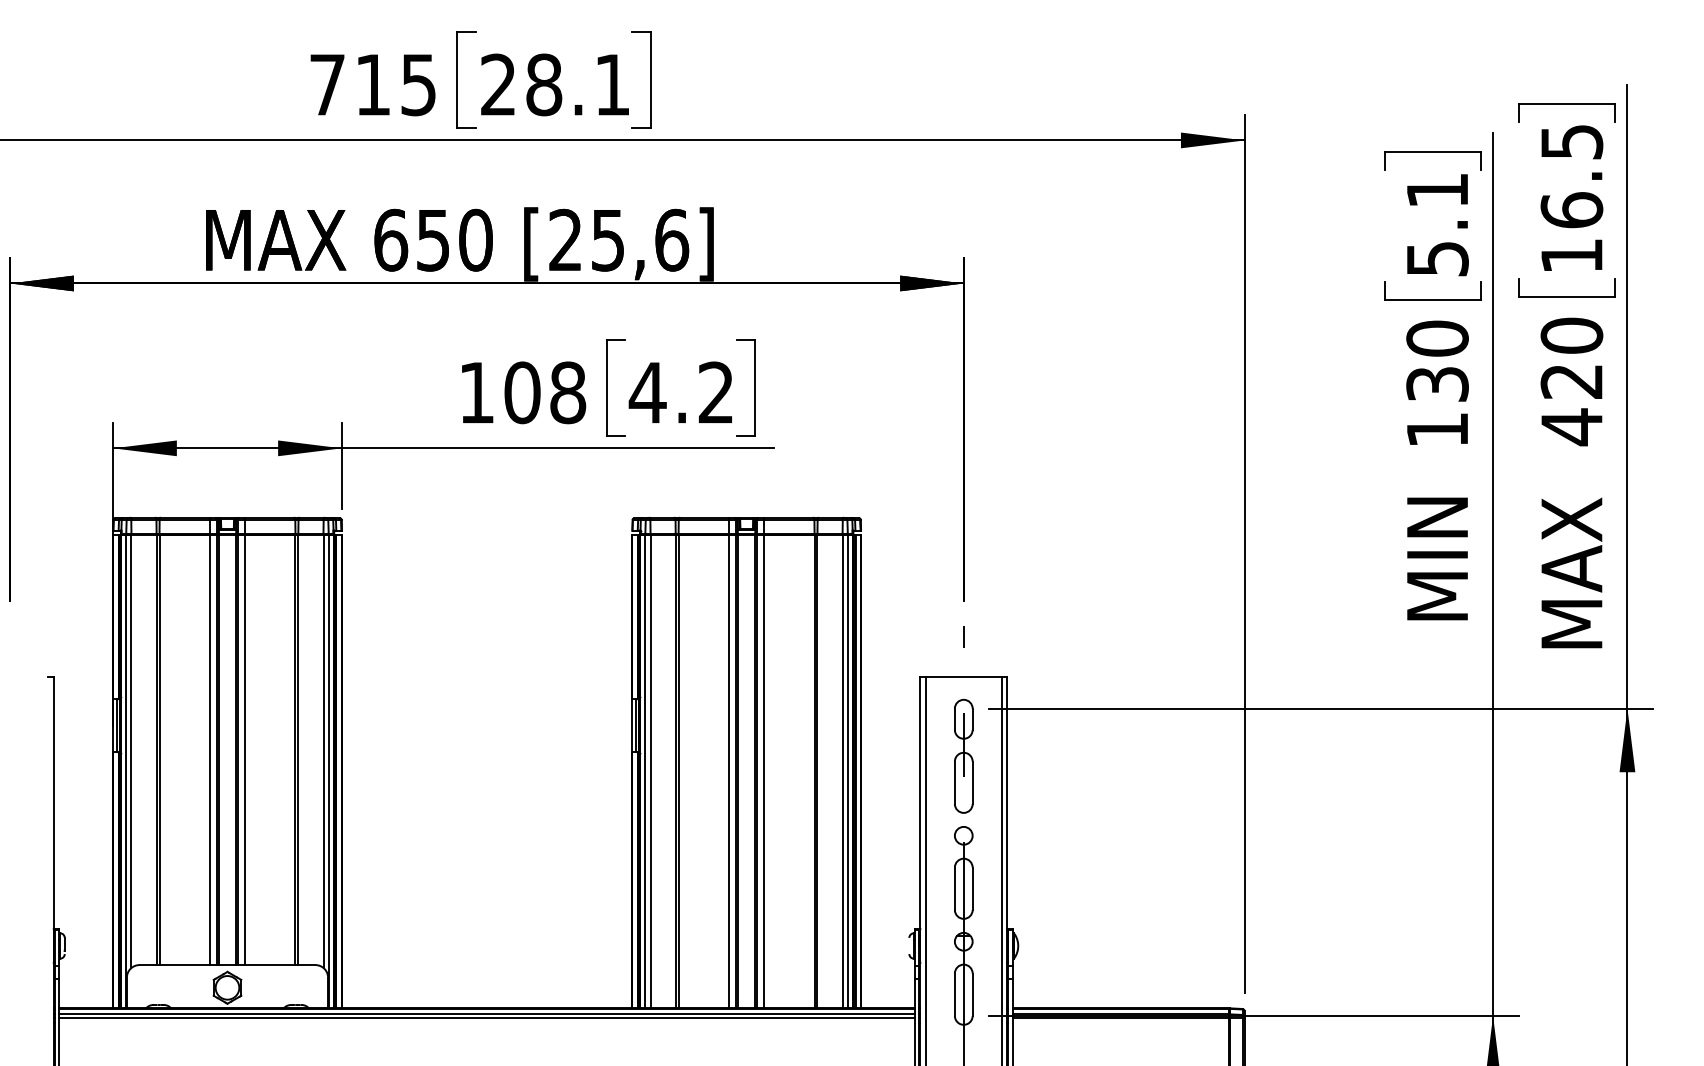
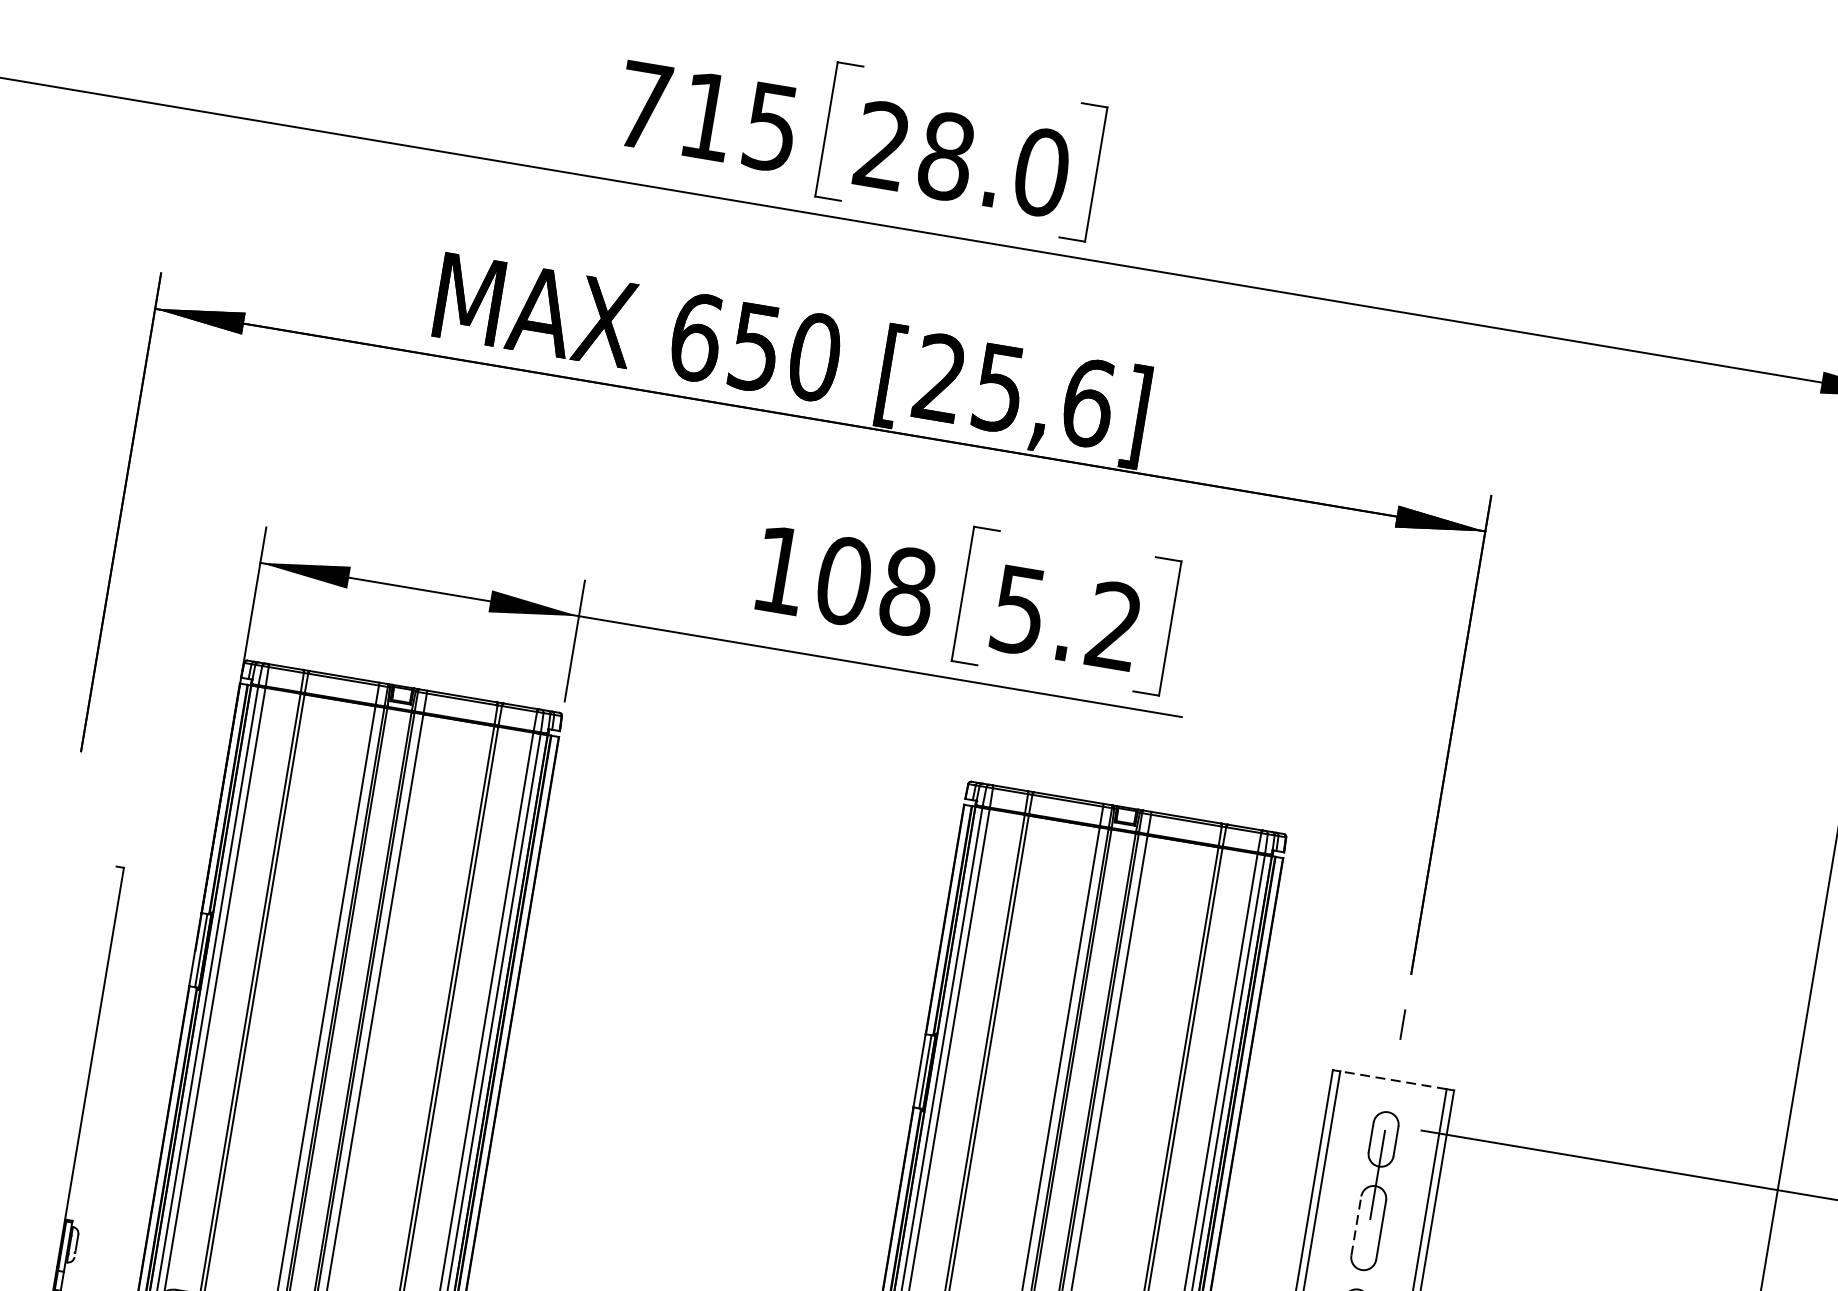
text: (612, 84) -> (1041, 171), 28.1 -> 28.0
text: (647, 393) -> (1018, 611), 4.2 -> 5.2
line: (963, 676) -> (1393, 1079), solid -> dashed
line: (954, 782) -> (1355, 1225), solid -> dashed

